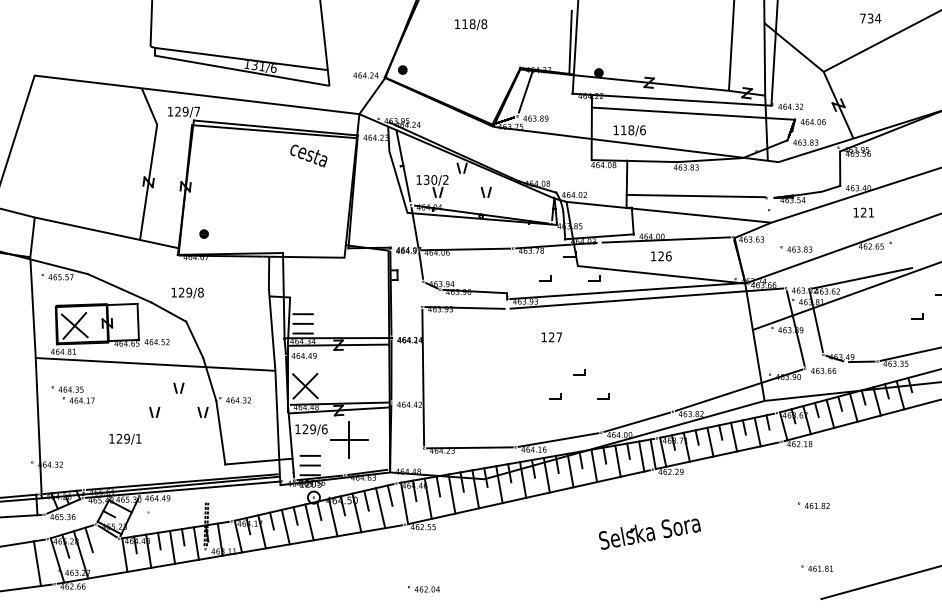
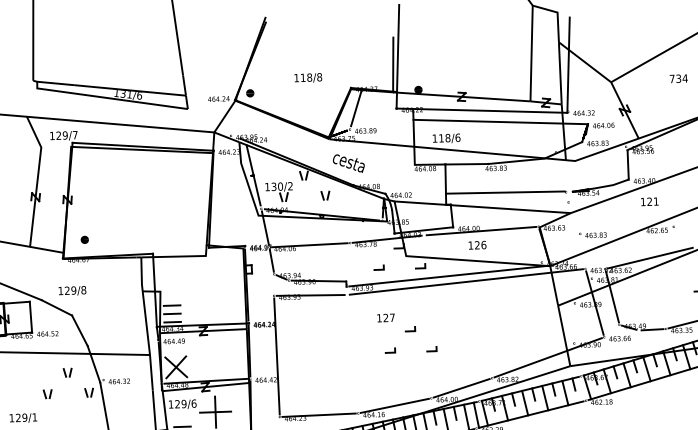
text: (870, 18) -> (678, 78), moved
text: (471, 24) -> (308, 77), moved
text: (308, 155) -> (348, 163), moved
part: (579, 375) -> (410, 331), moved

